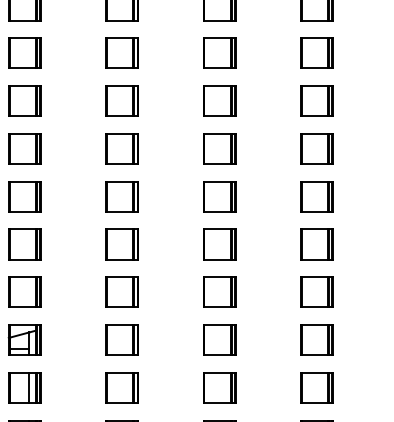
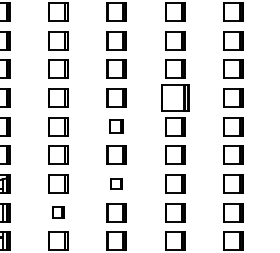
part: (317, 195) -> (175, 97), size x1.4
part: (219, 244) -> (116, 126), size x0.7
part: (219, 339) -> (116, 183), size x0.6
part: (122, 387) -> (58, 212), size x0.6

